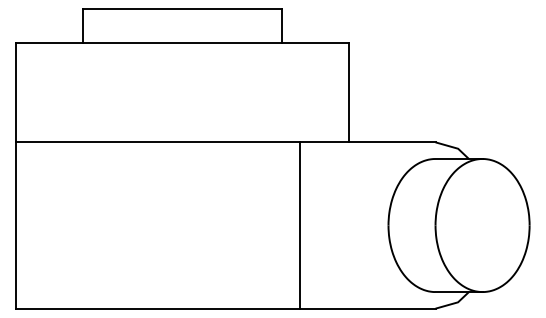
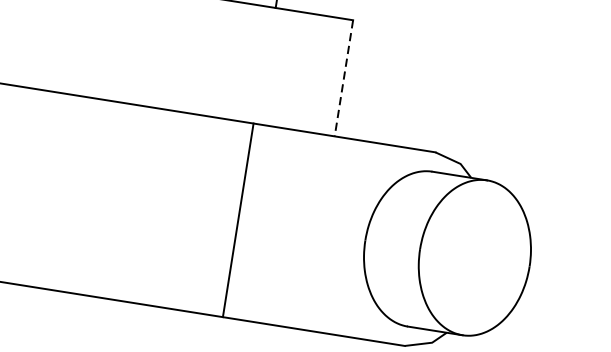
line: (349, 92) -> (344, 78), solid -> dashed
line: (300, 225) -> (238, 220), moved

